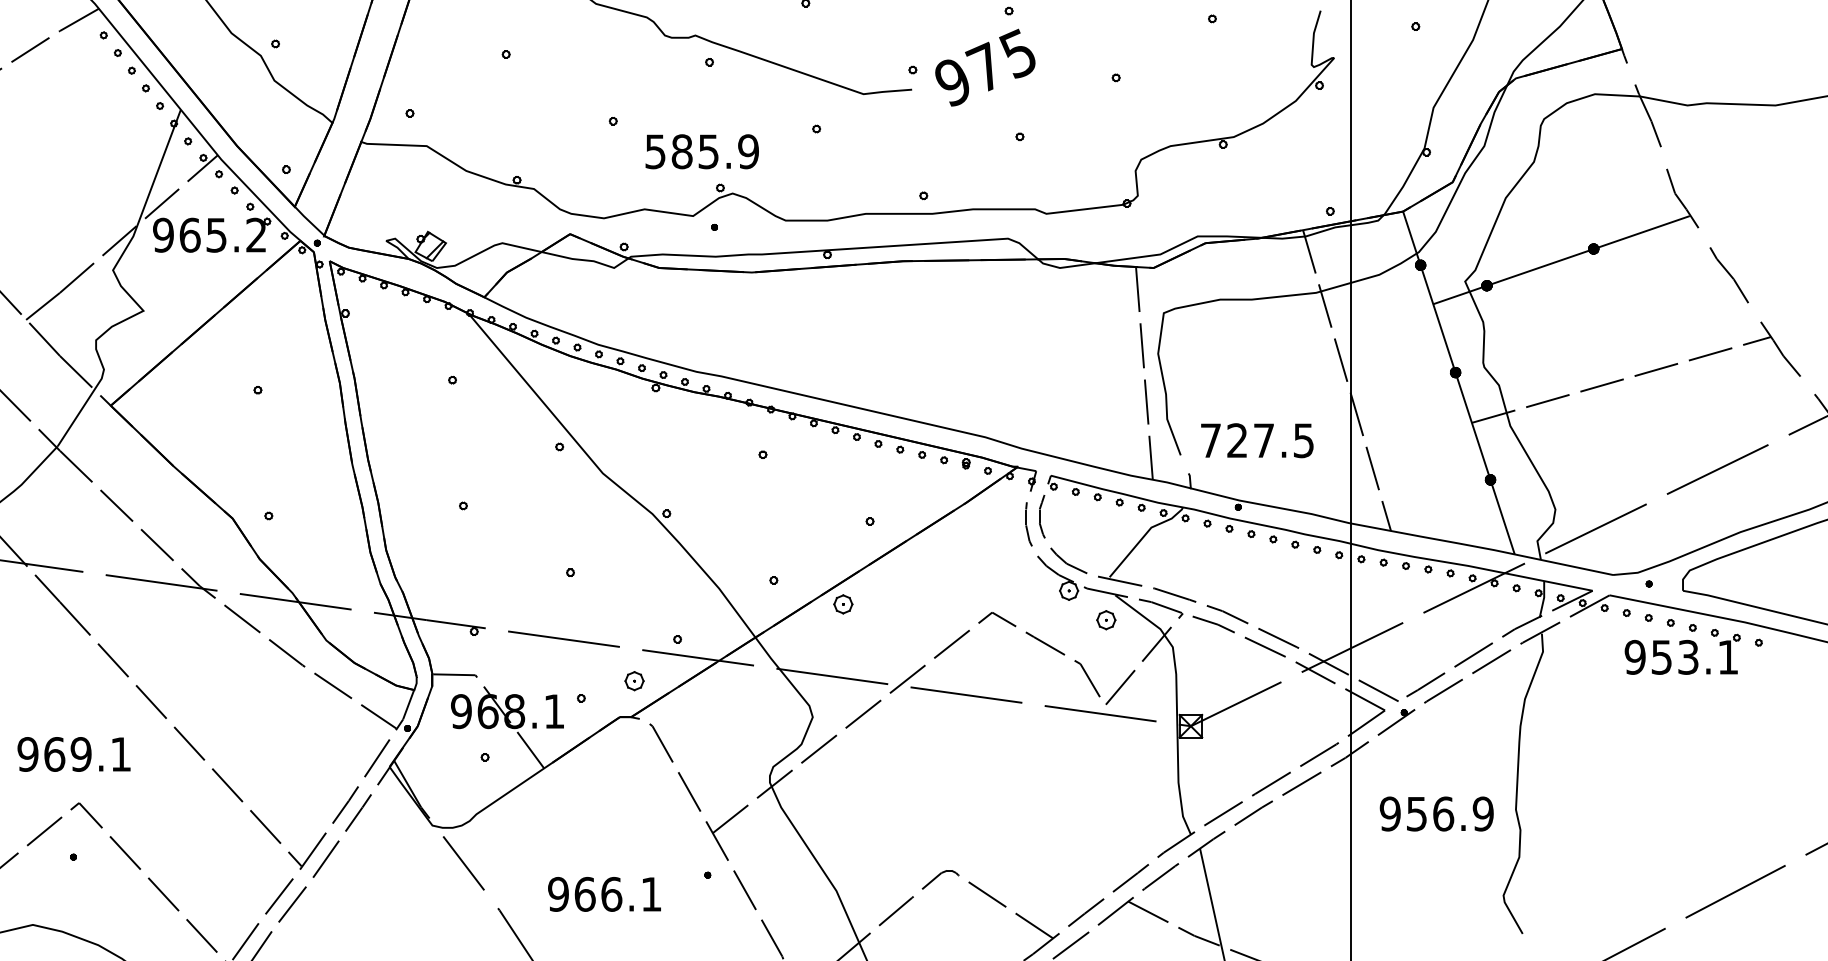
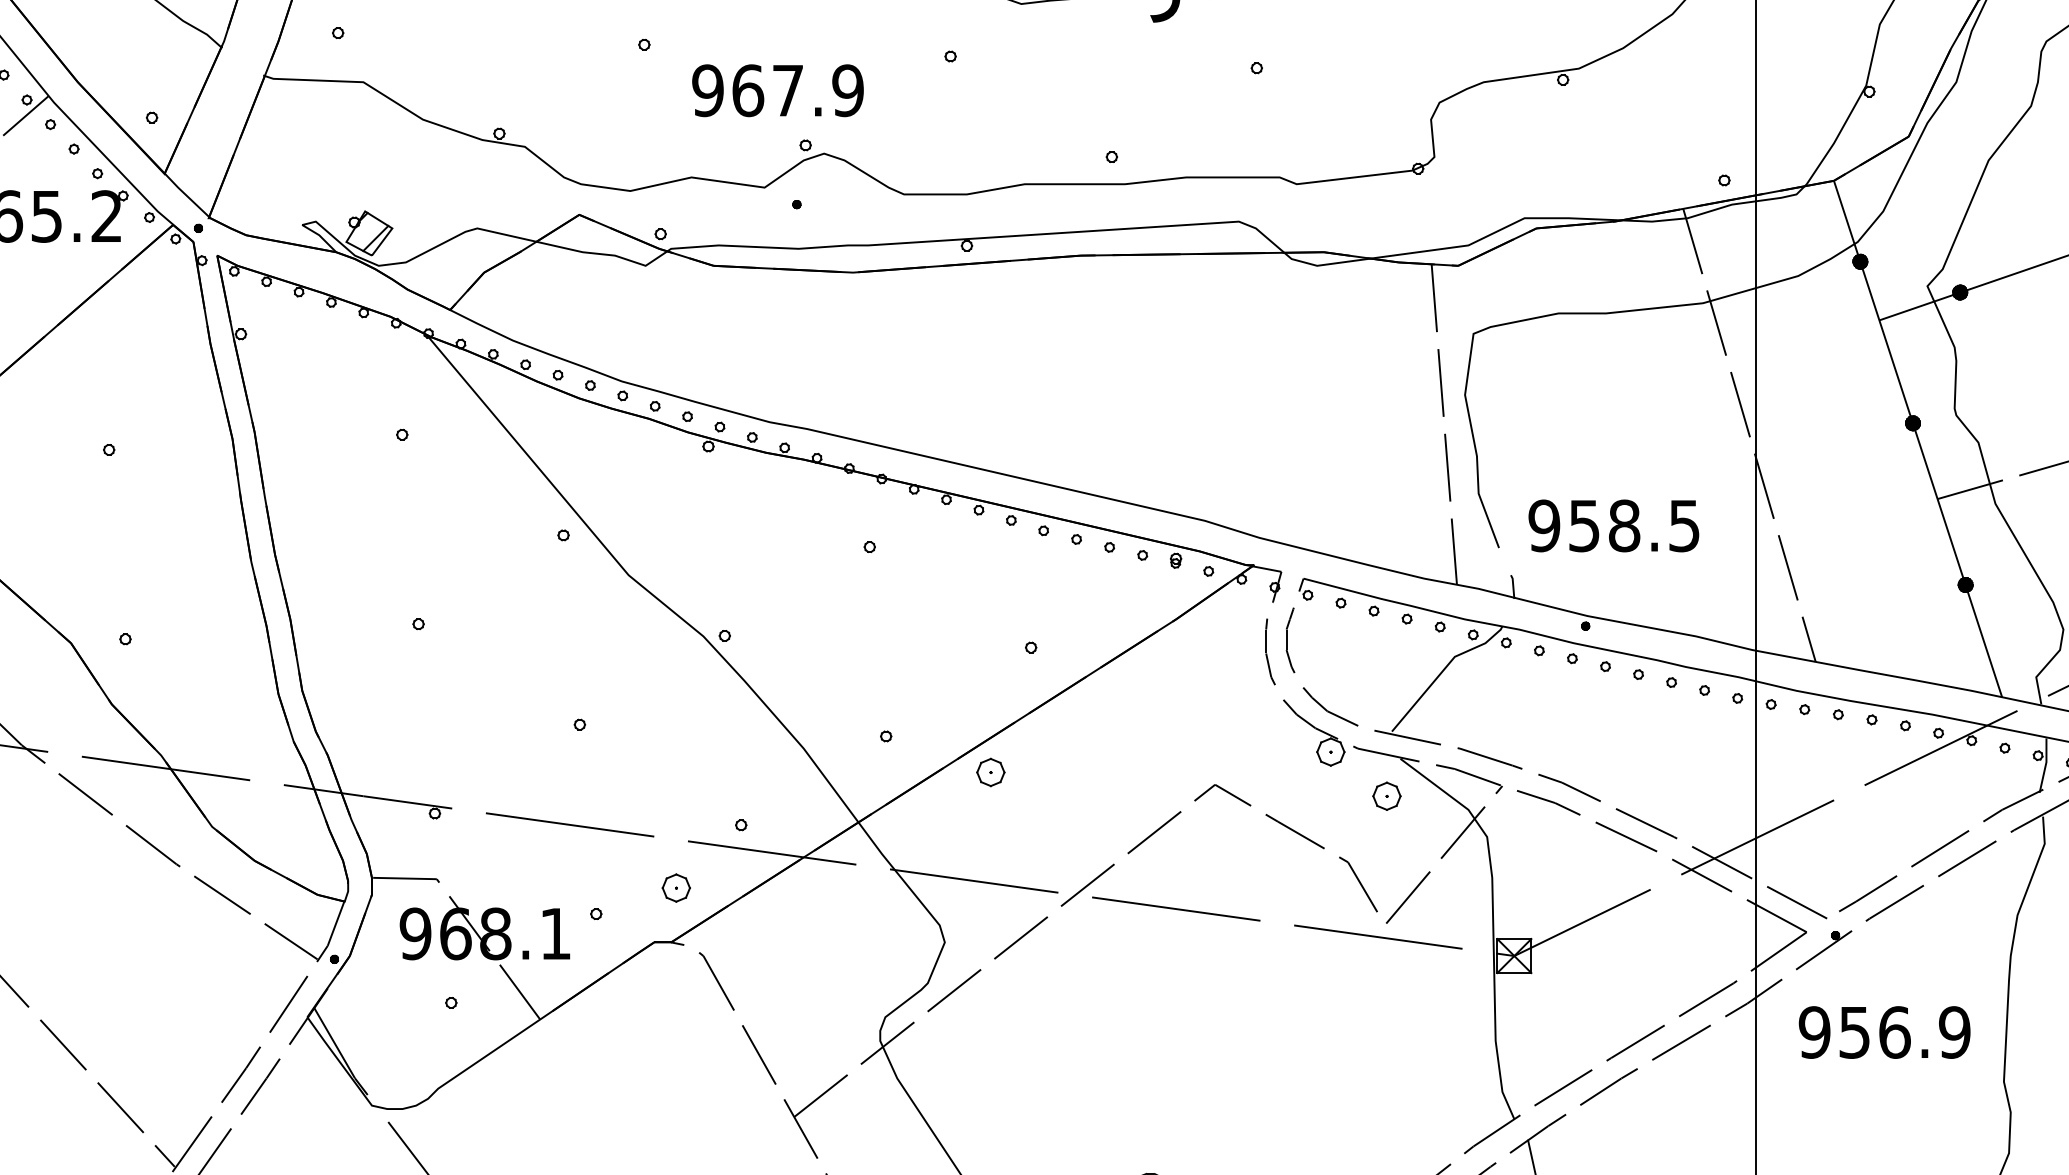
text: (681, 151) -> (747, 90), 585.9 -> 967.9
text: (1237, 440) -> (1584, 525), 727.5 -> 958.5
text: (1436, 813) -> (1884, 1031), moved

